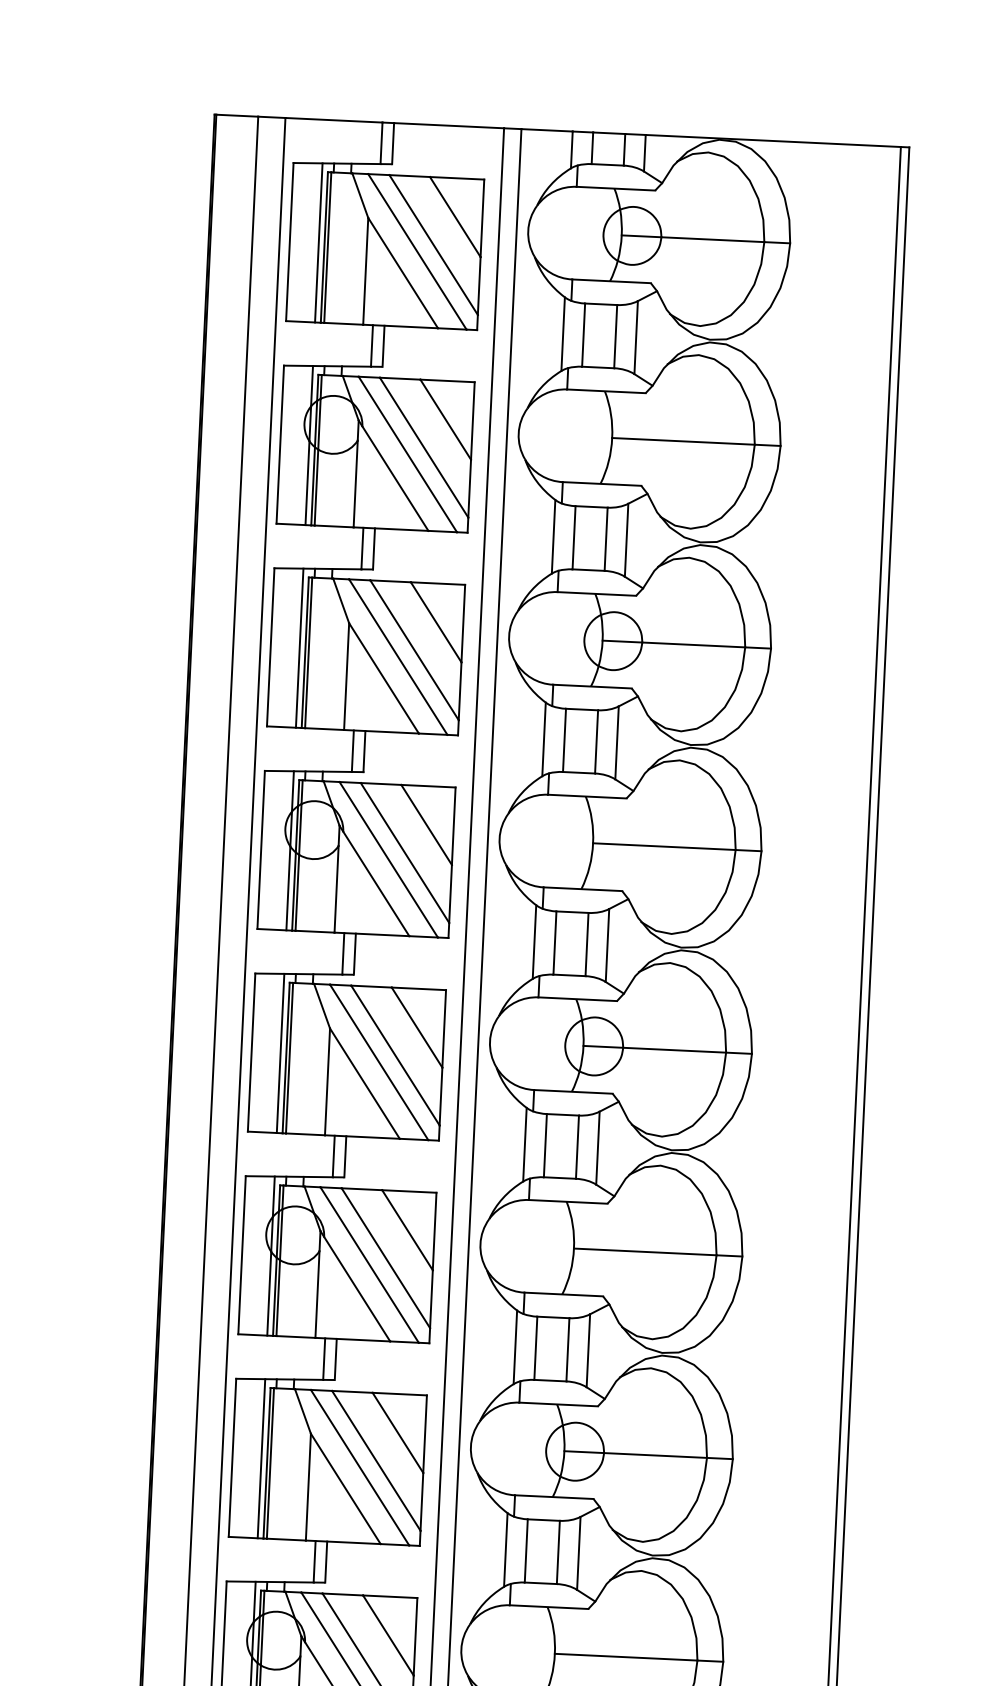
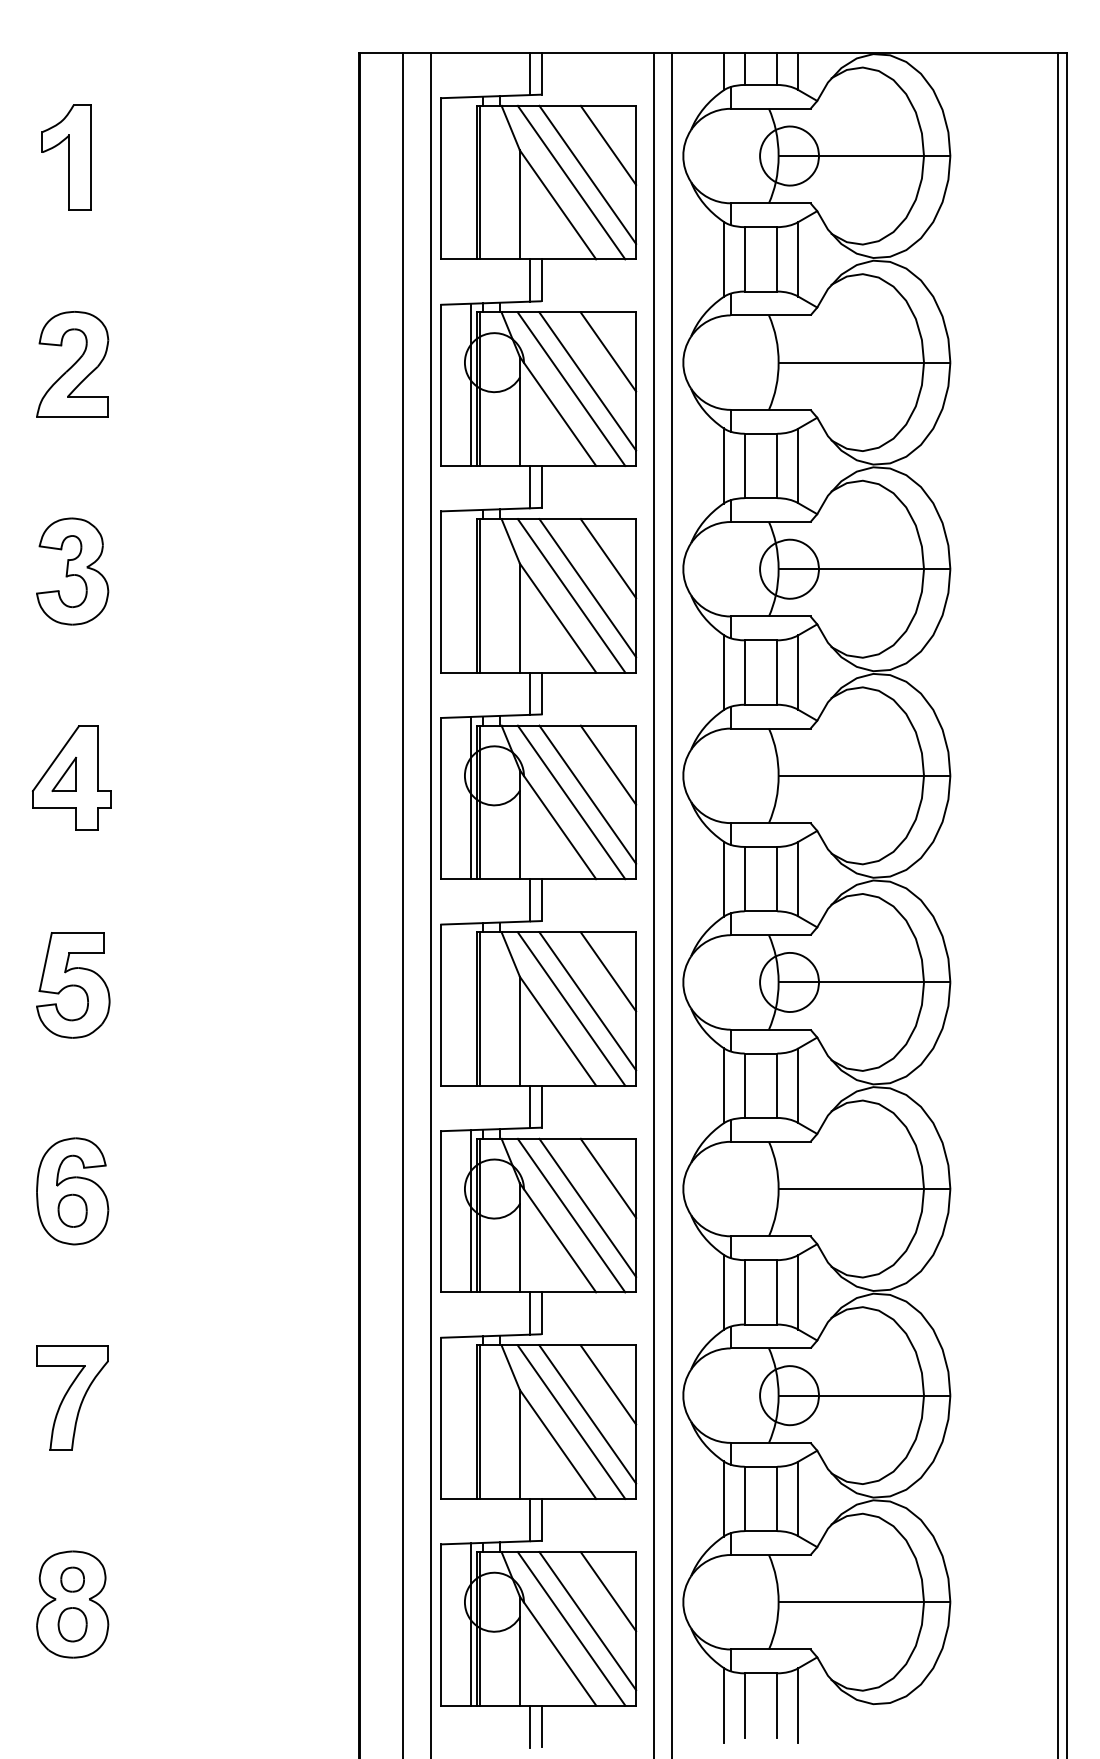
line: (318, 243) -> (470, 178), removed
line: (299, 648) -> (470, 591), removed
line: (280, 1053) -> (470, 1004), removed
line: (261, 1458) -> (470, 1417), removed

